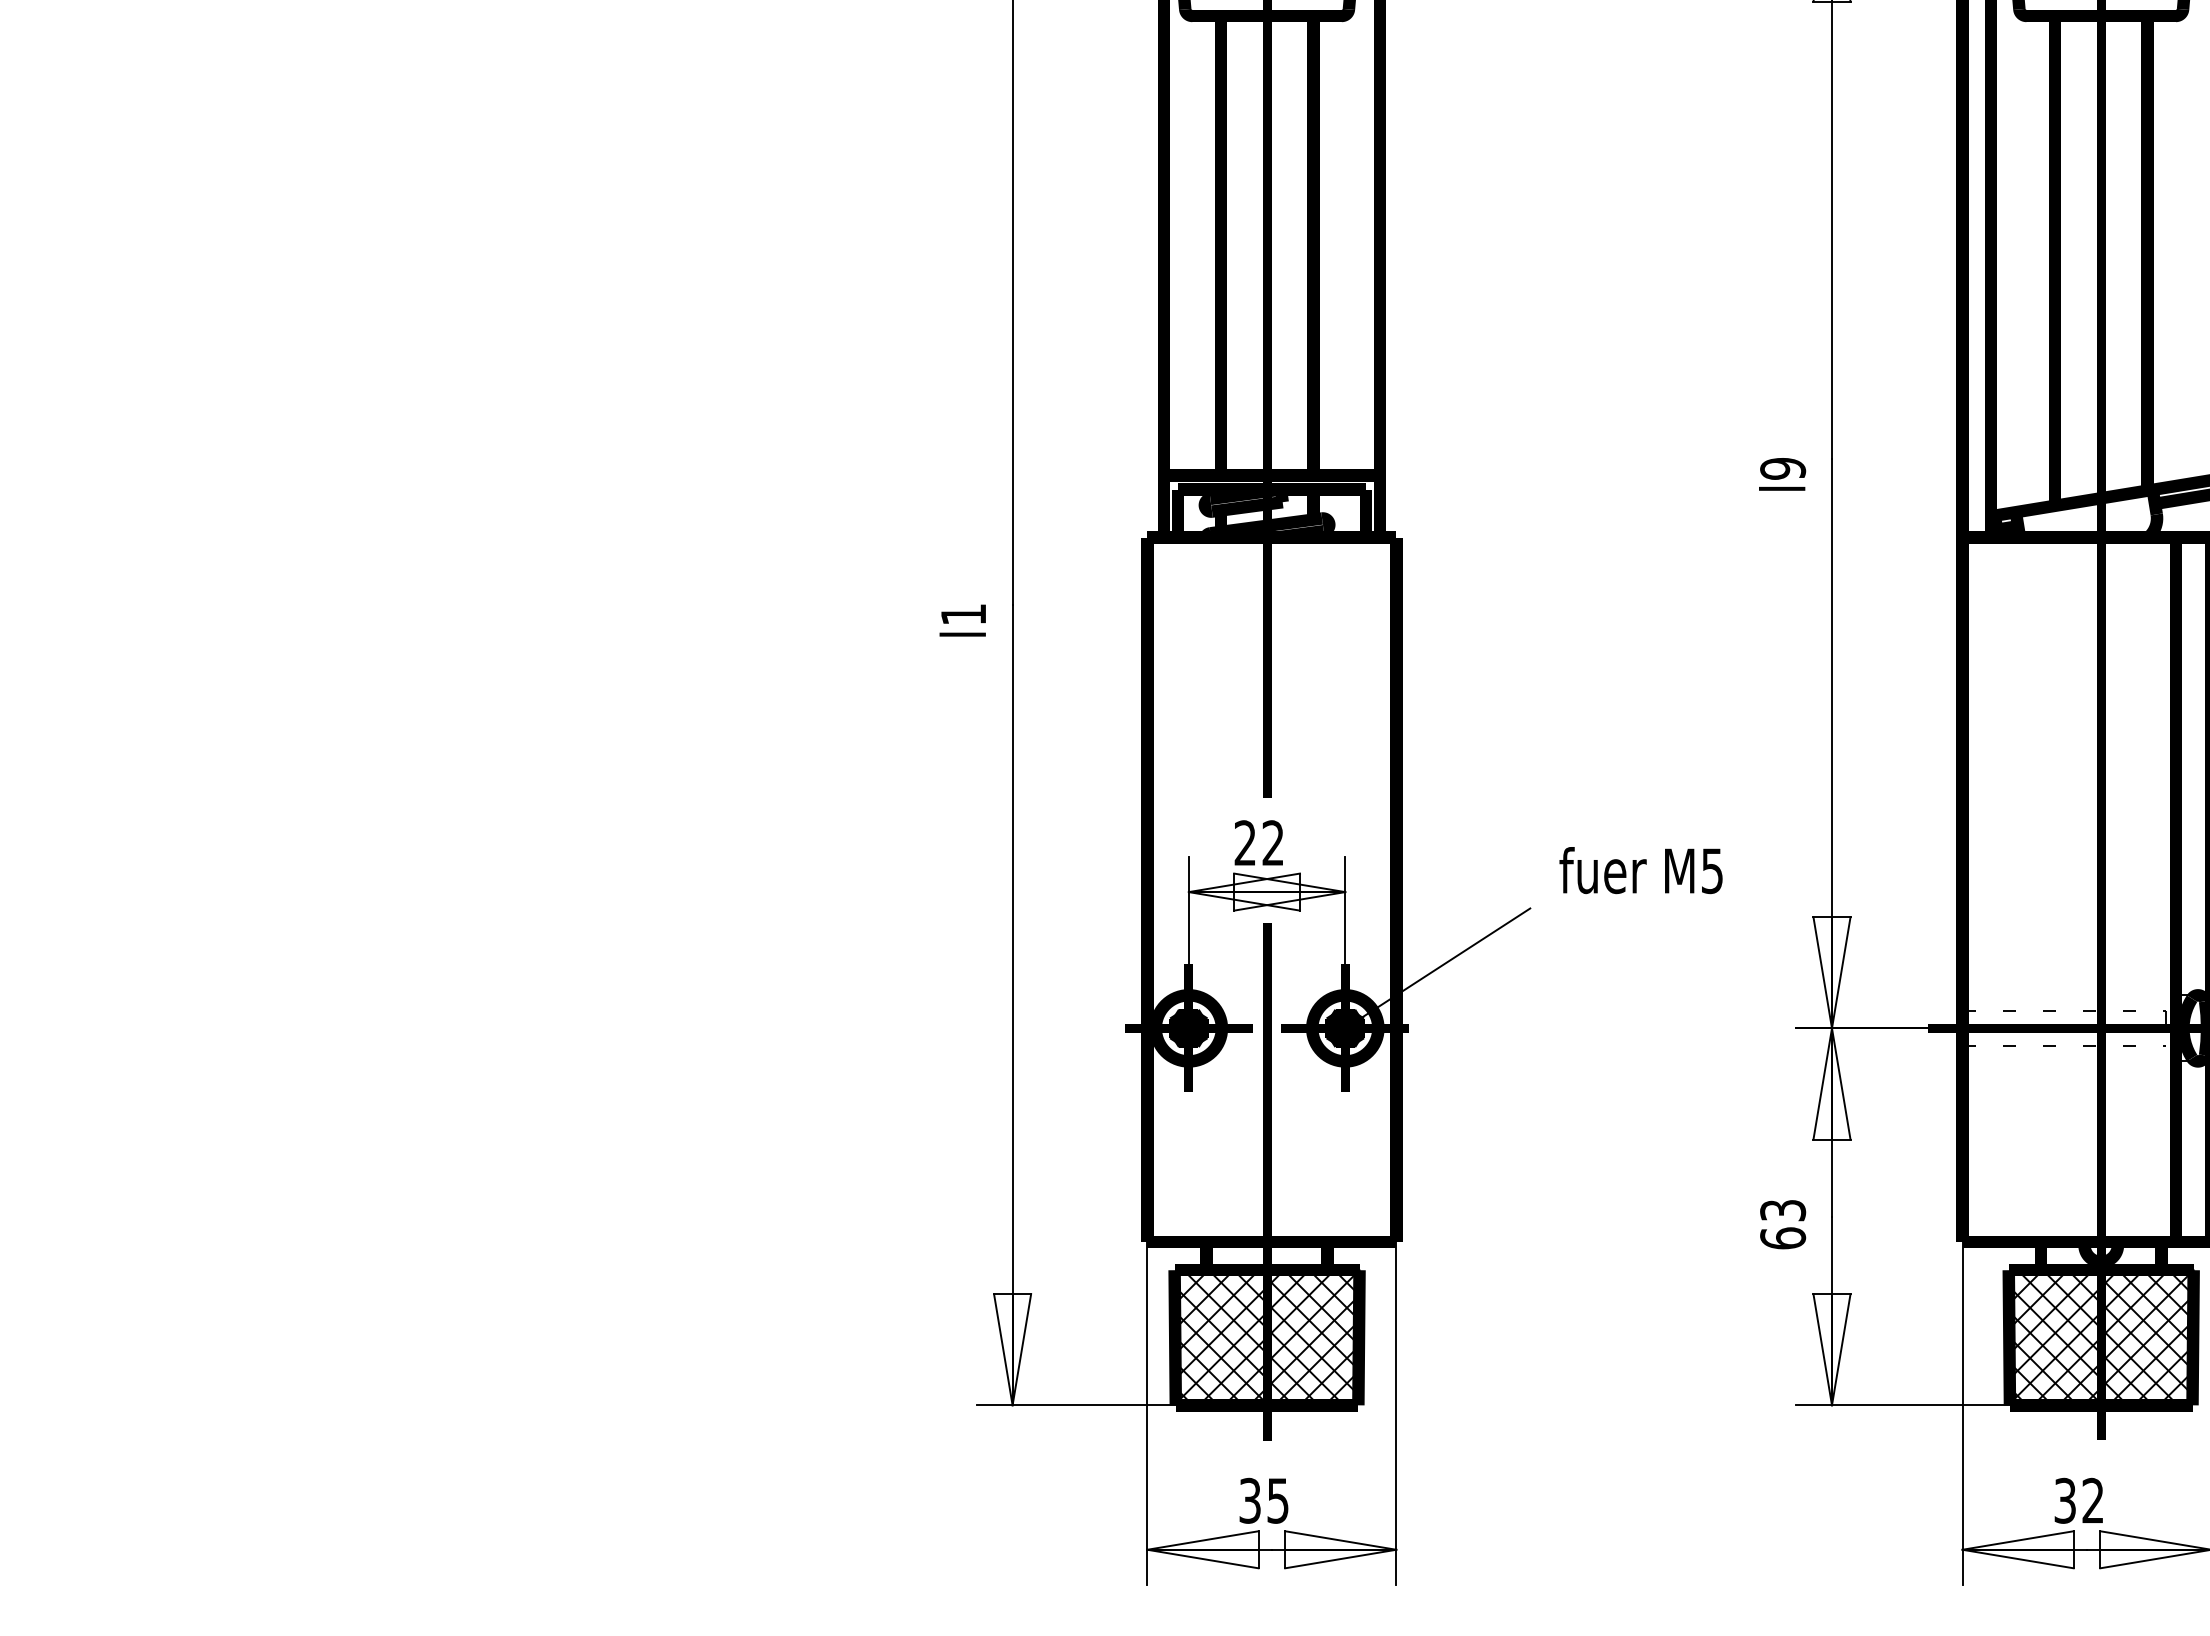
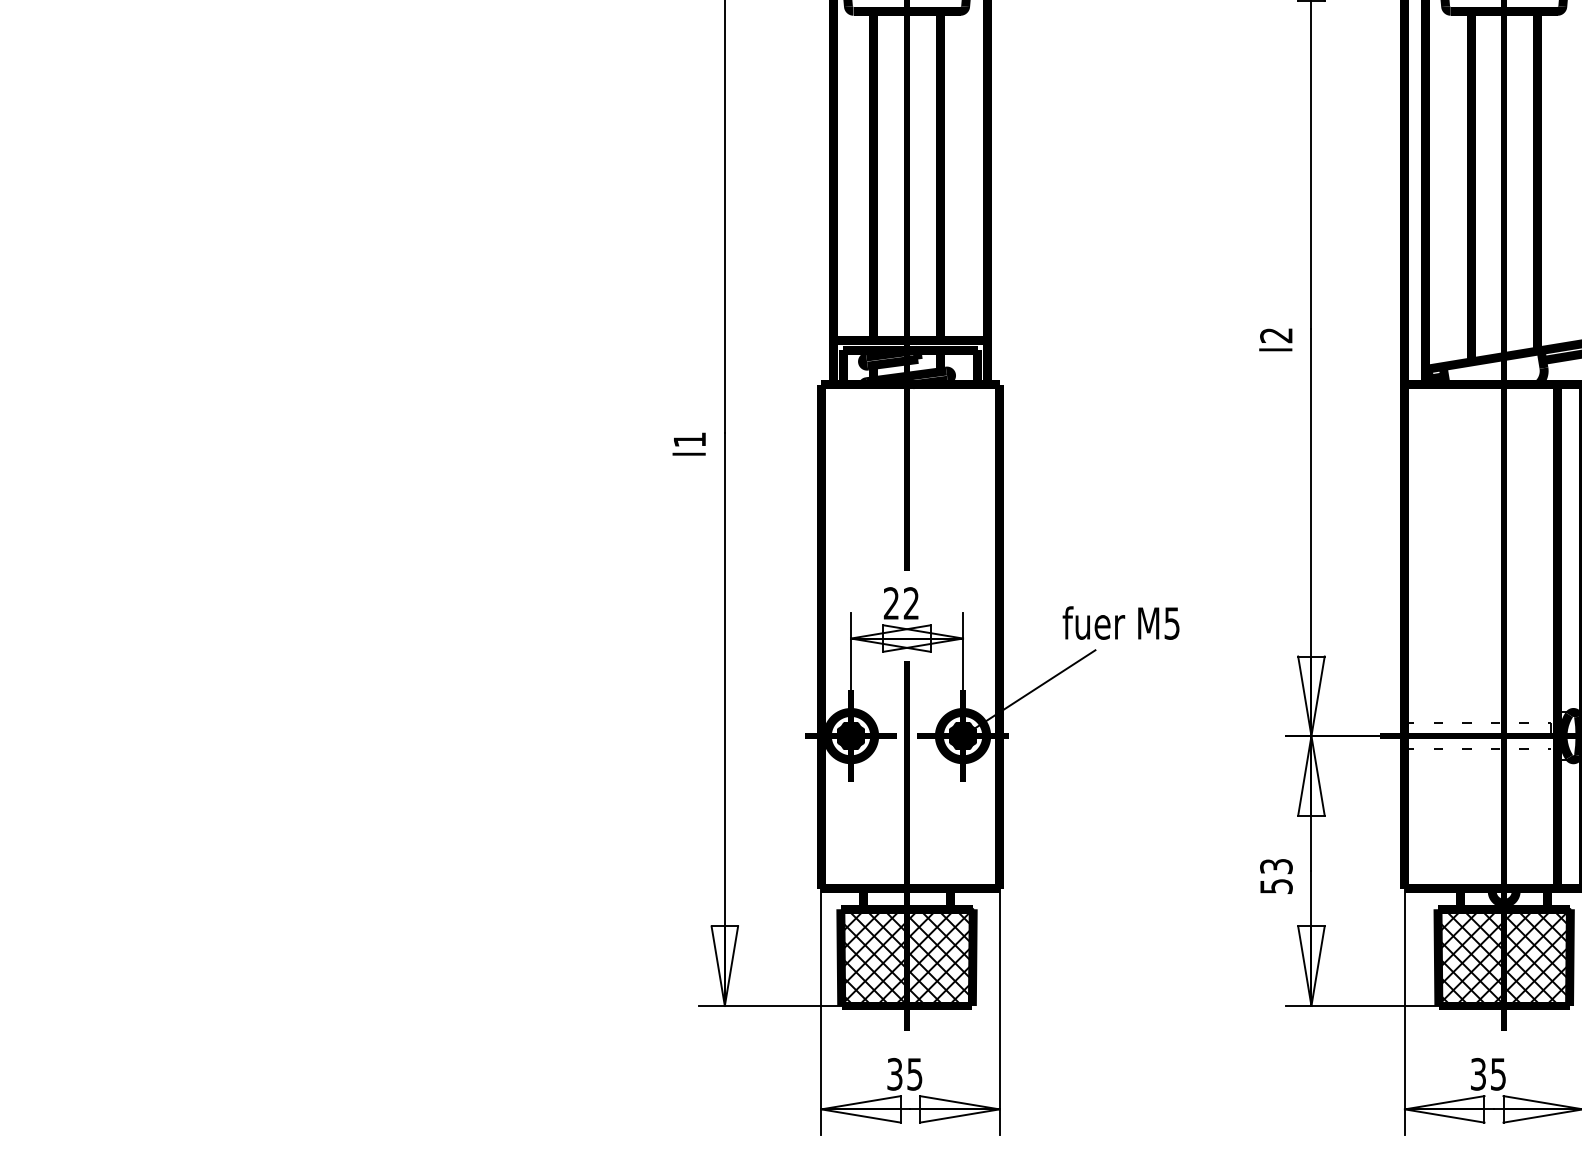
text: (1783, 468) -> (1276, 335), l9 -> l2
text: (1640, 870) -> (1120, 623), moved
text: (1783, 1238) -> (1276, 886), 63 -> 53
text: (2092, 1500) -> (1497, 1074), 32 -> 35

